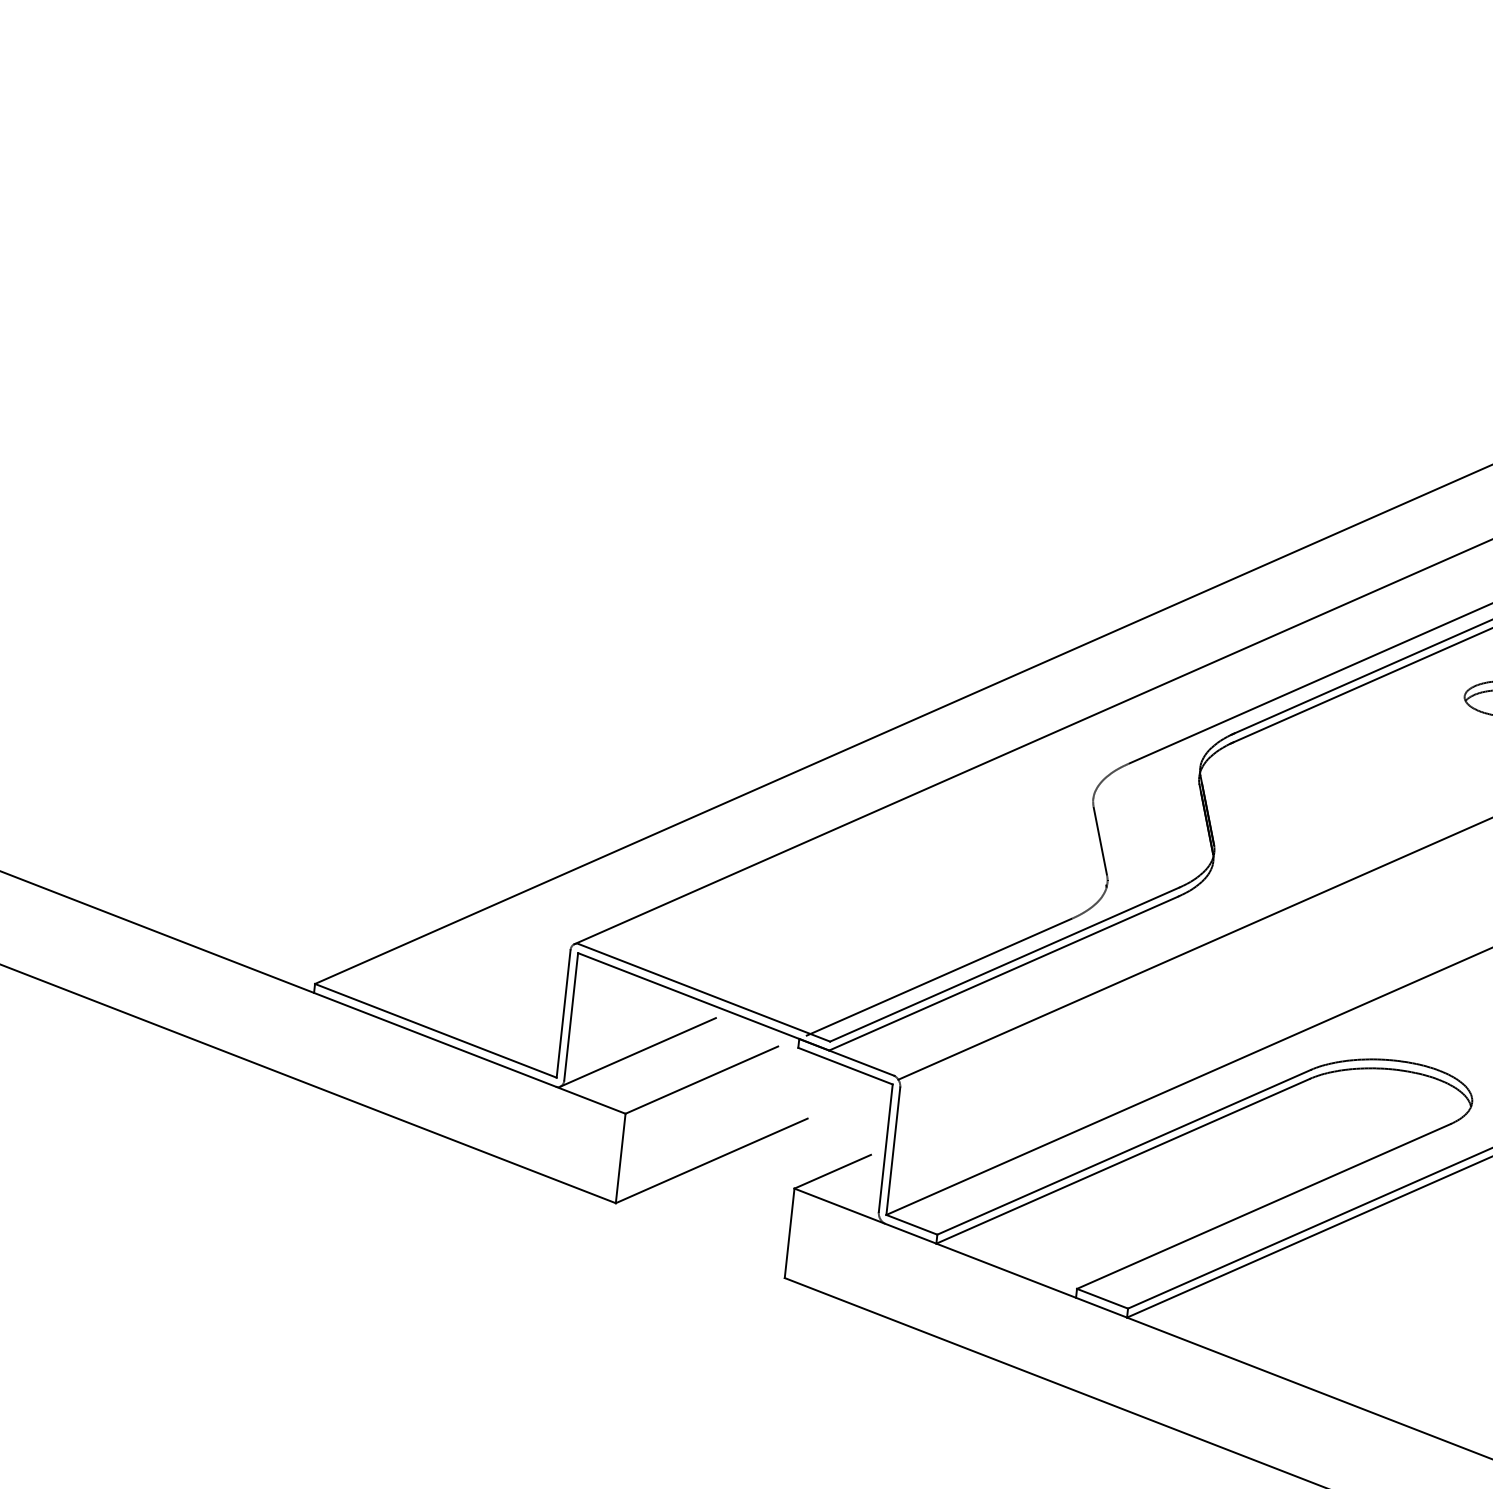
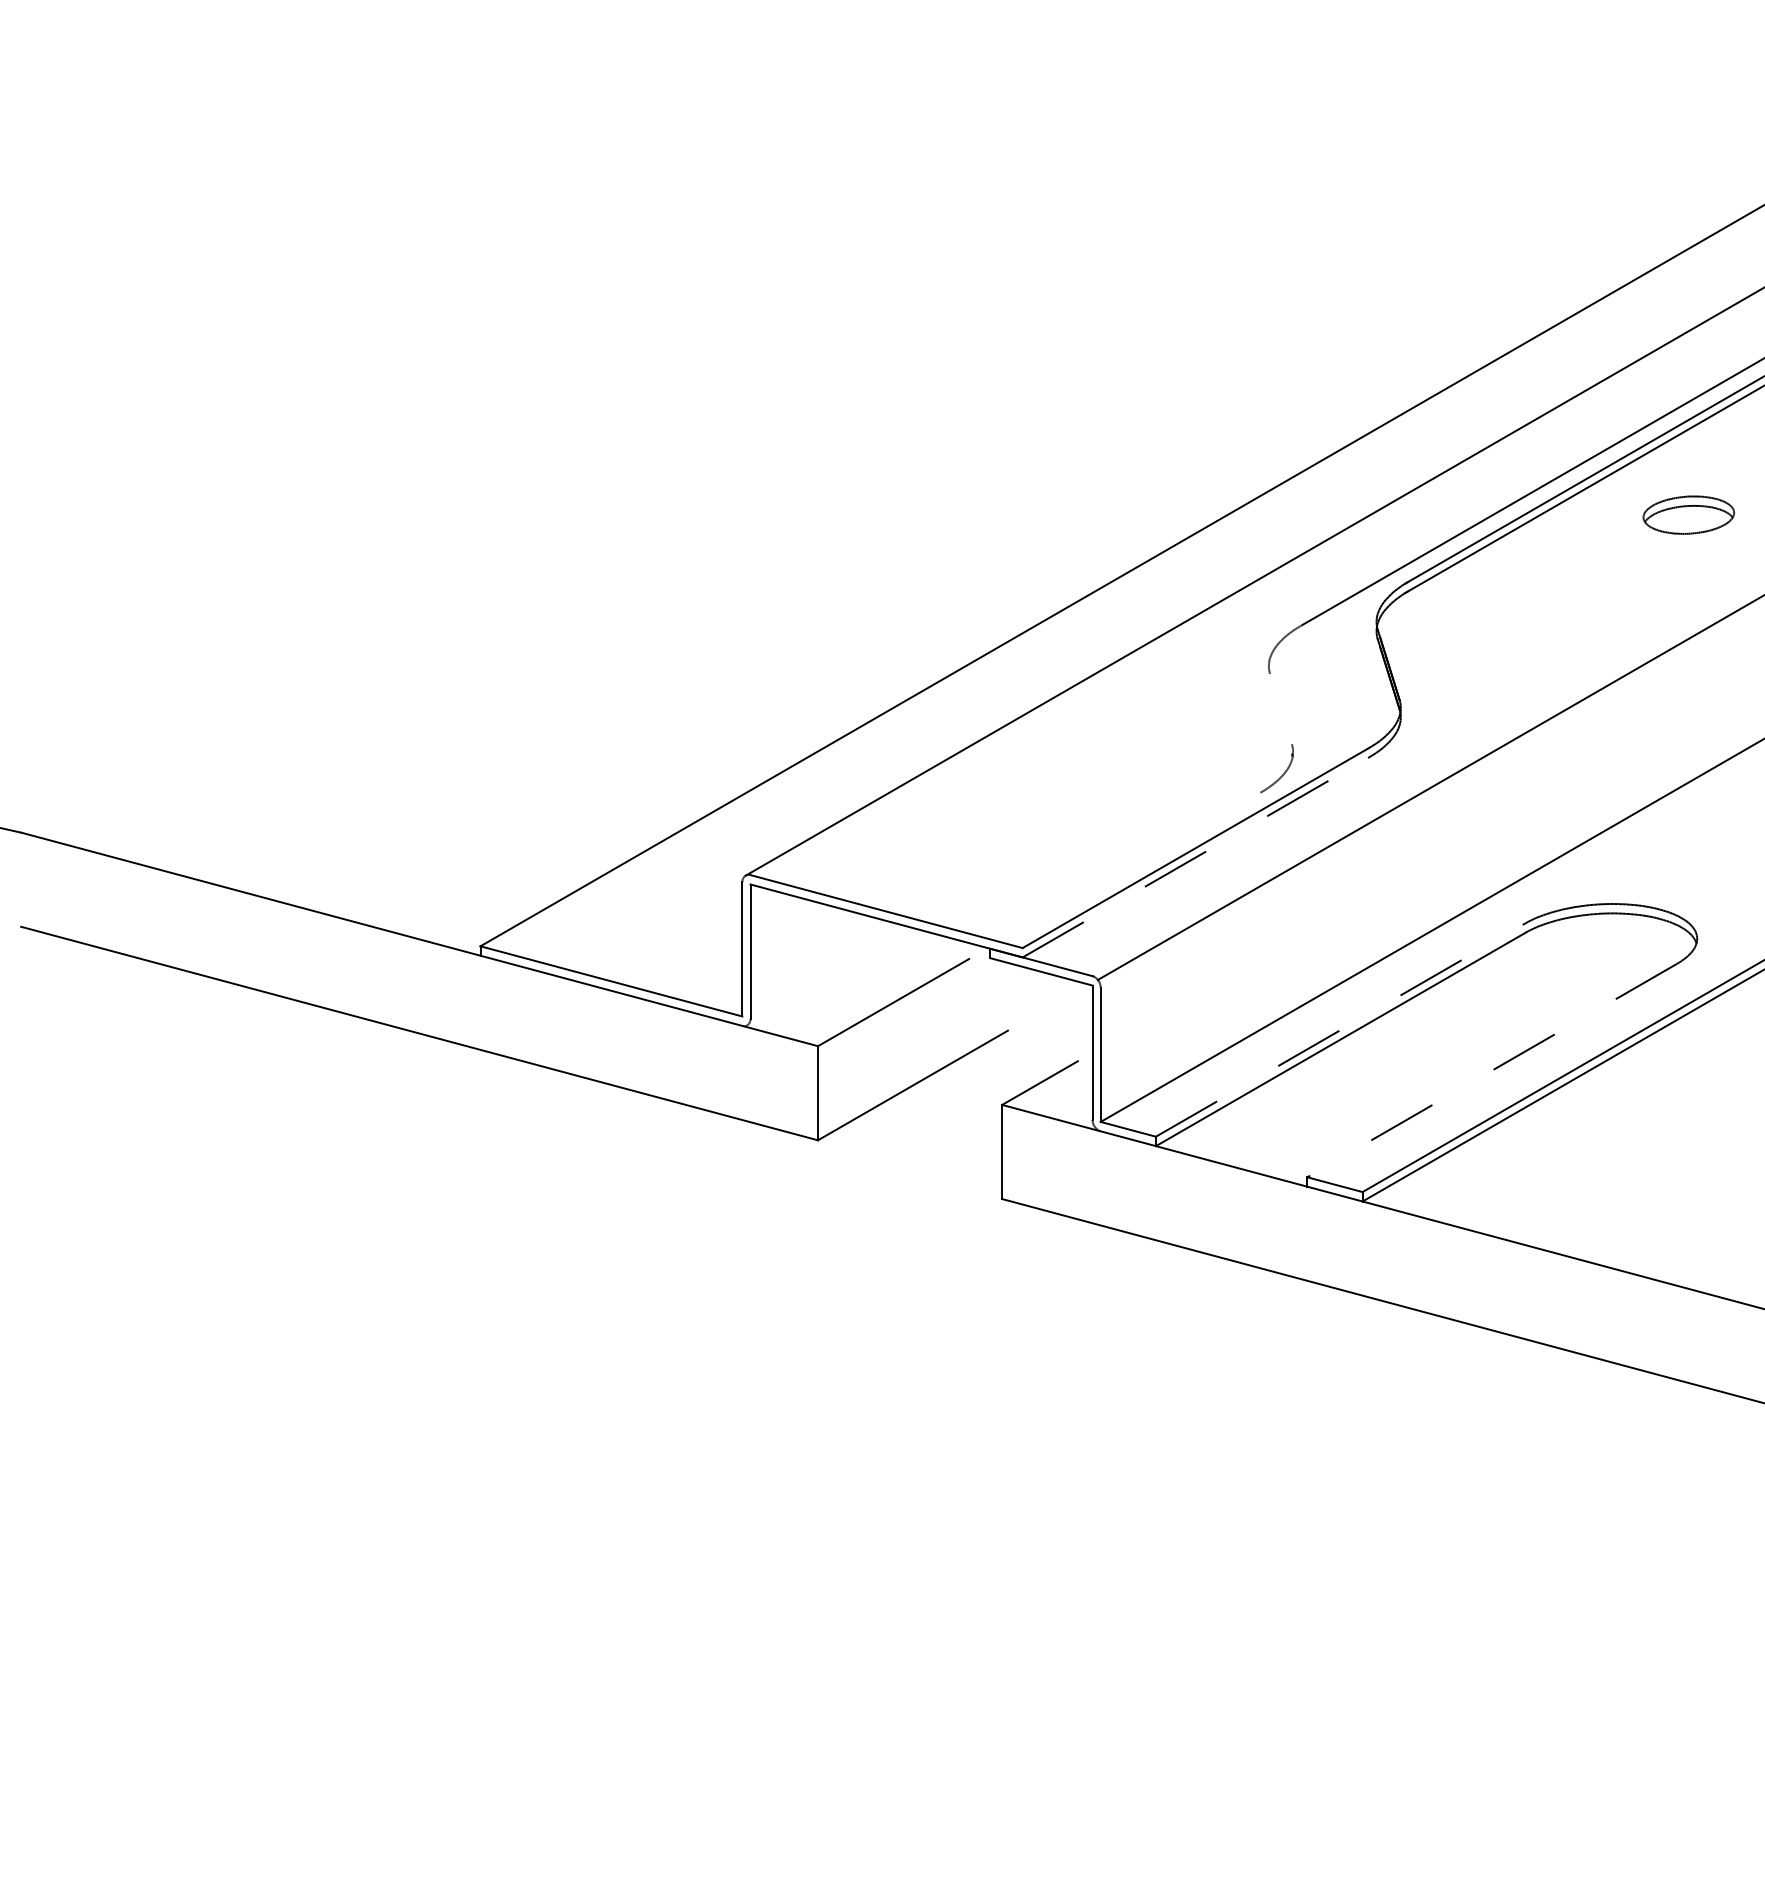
line: (1099, 841) -> (1280, 709), removed
line: (1003, 973) -> (1195, 857), solid -> dashed
line: (938, 976) -> (1128, 868), removed
line: (638, 1051) -> (824, 980), removed
line: (1124, 1151) -> (1341, 1029), solid -> dashed
line: (1263, 1206) -> (1491, 1070), solid -> dashed

